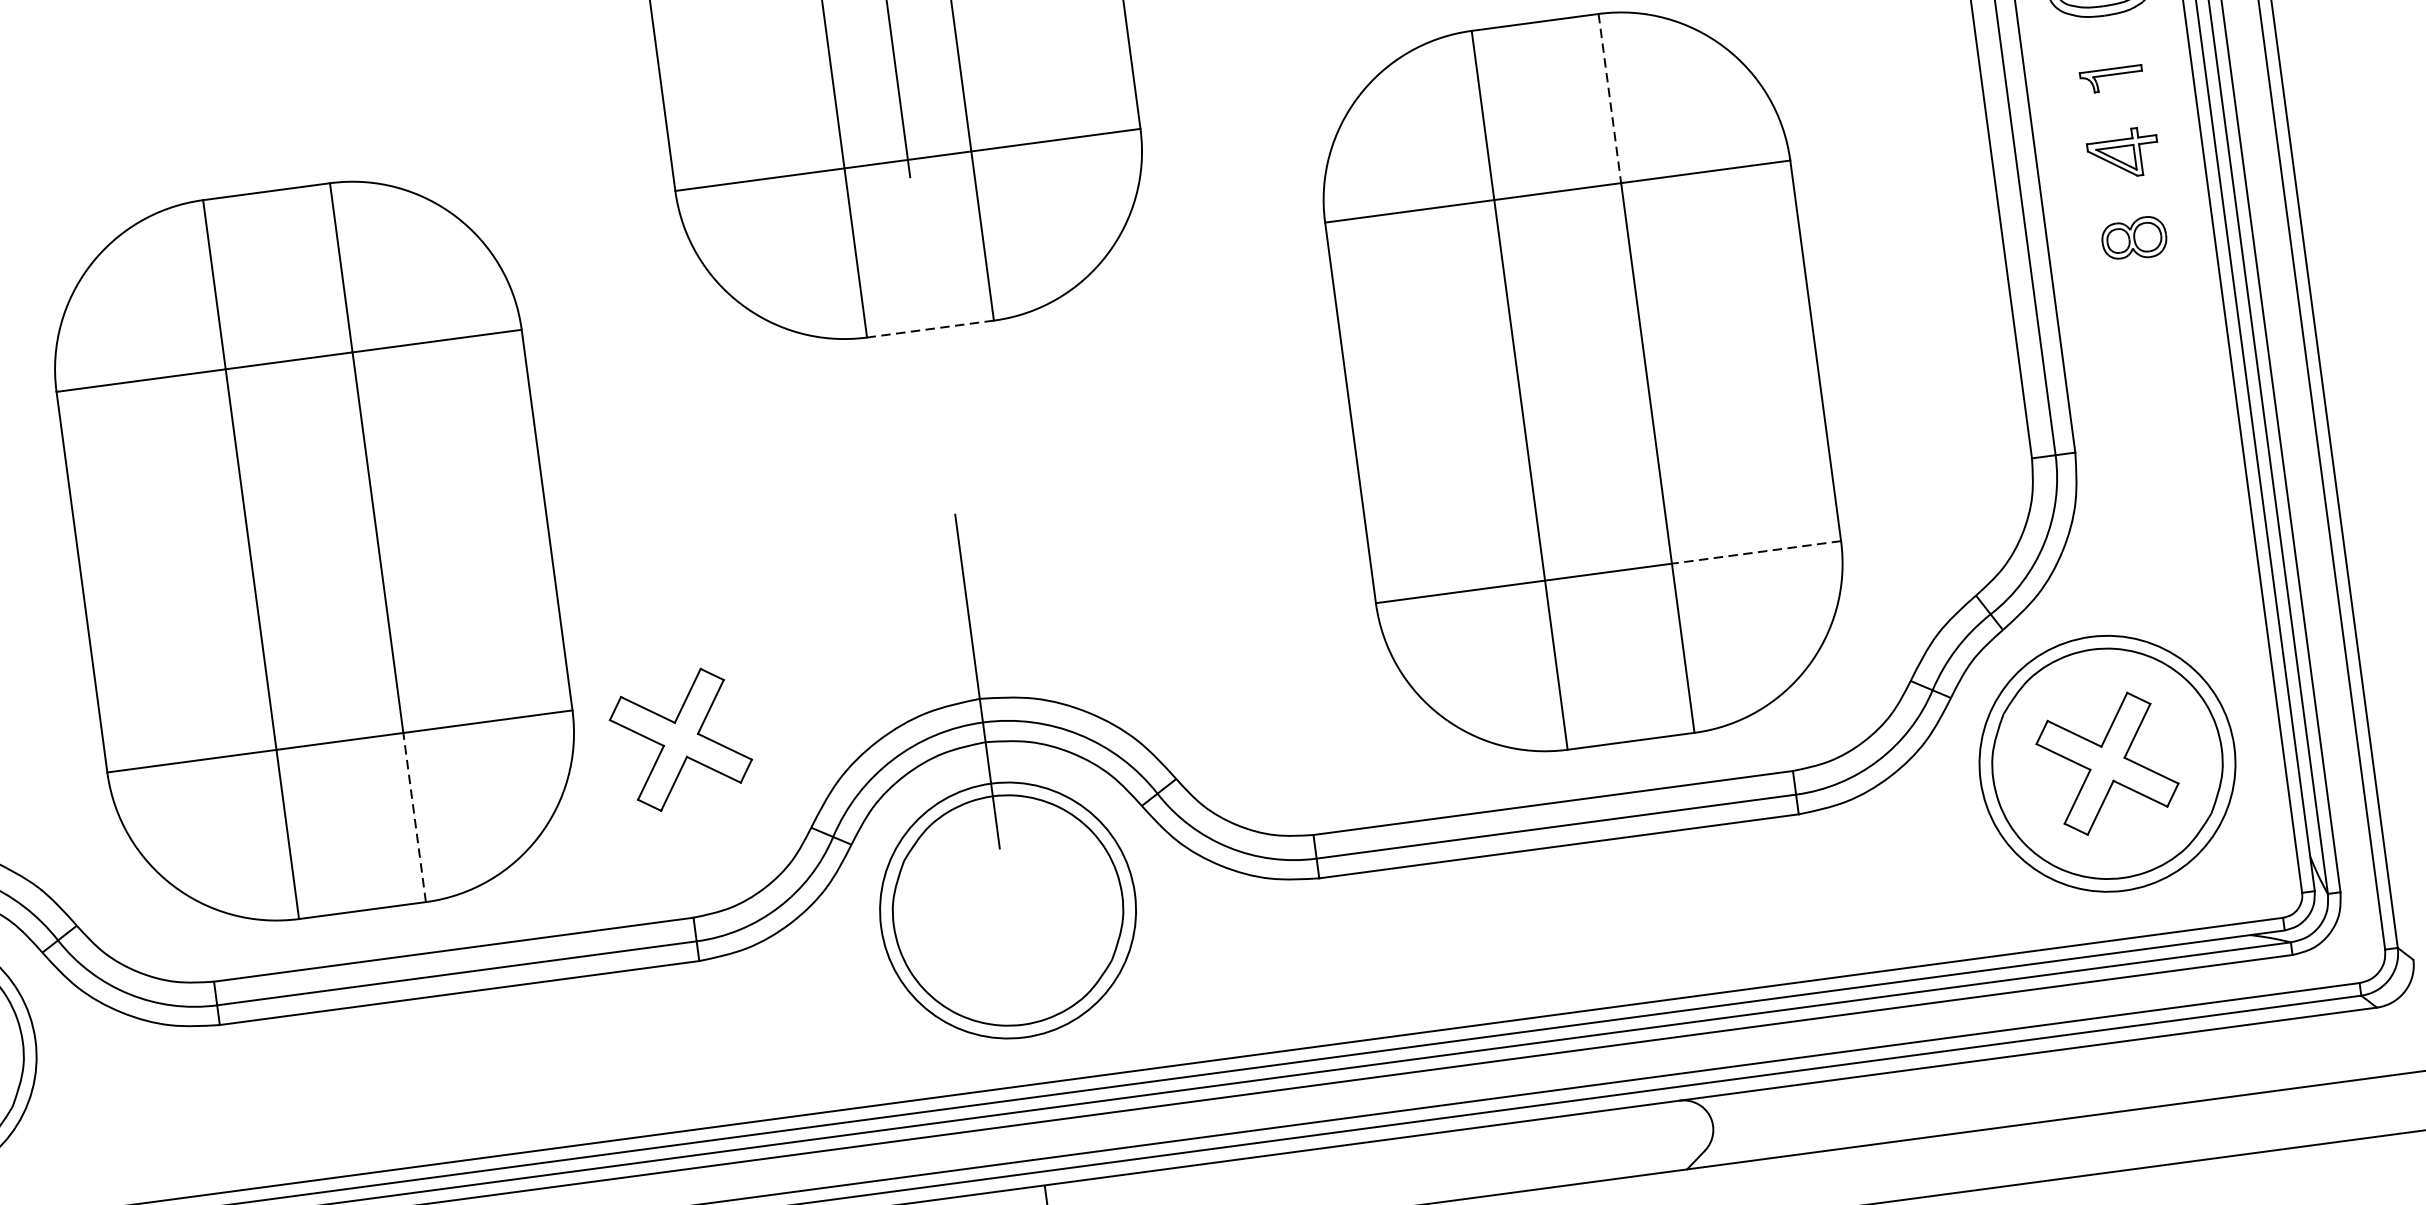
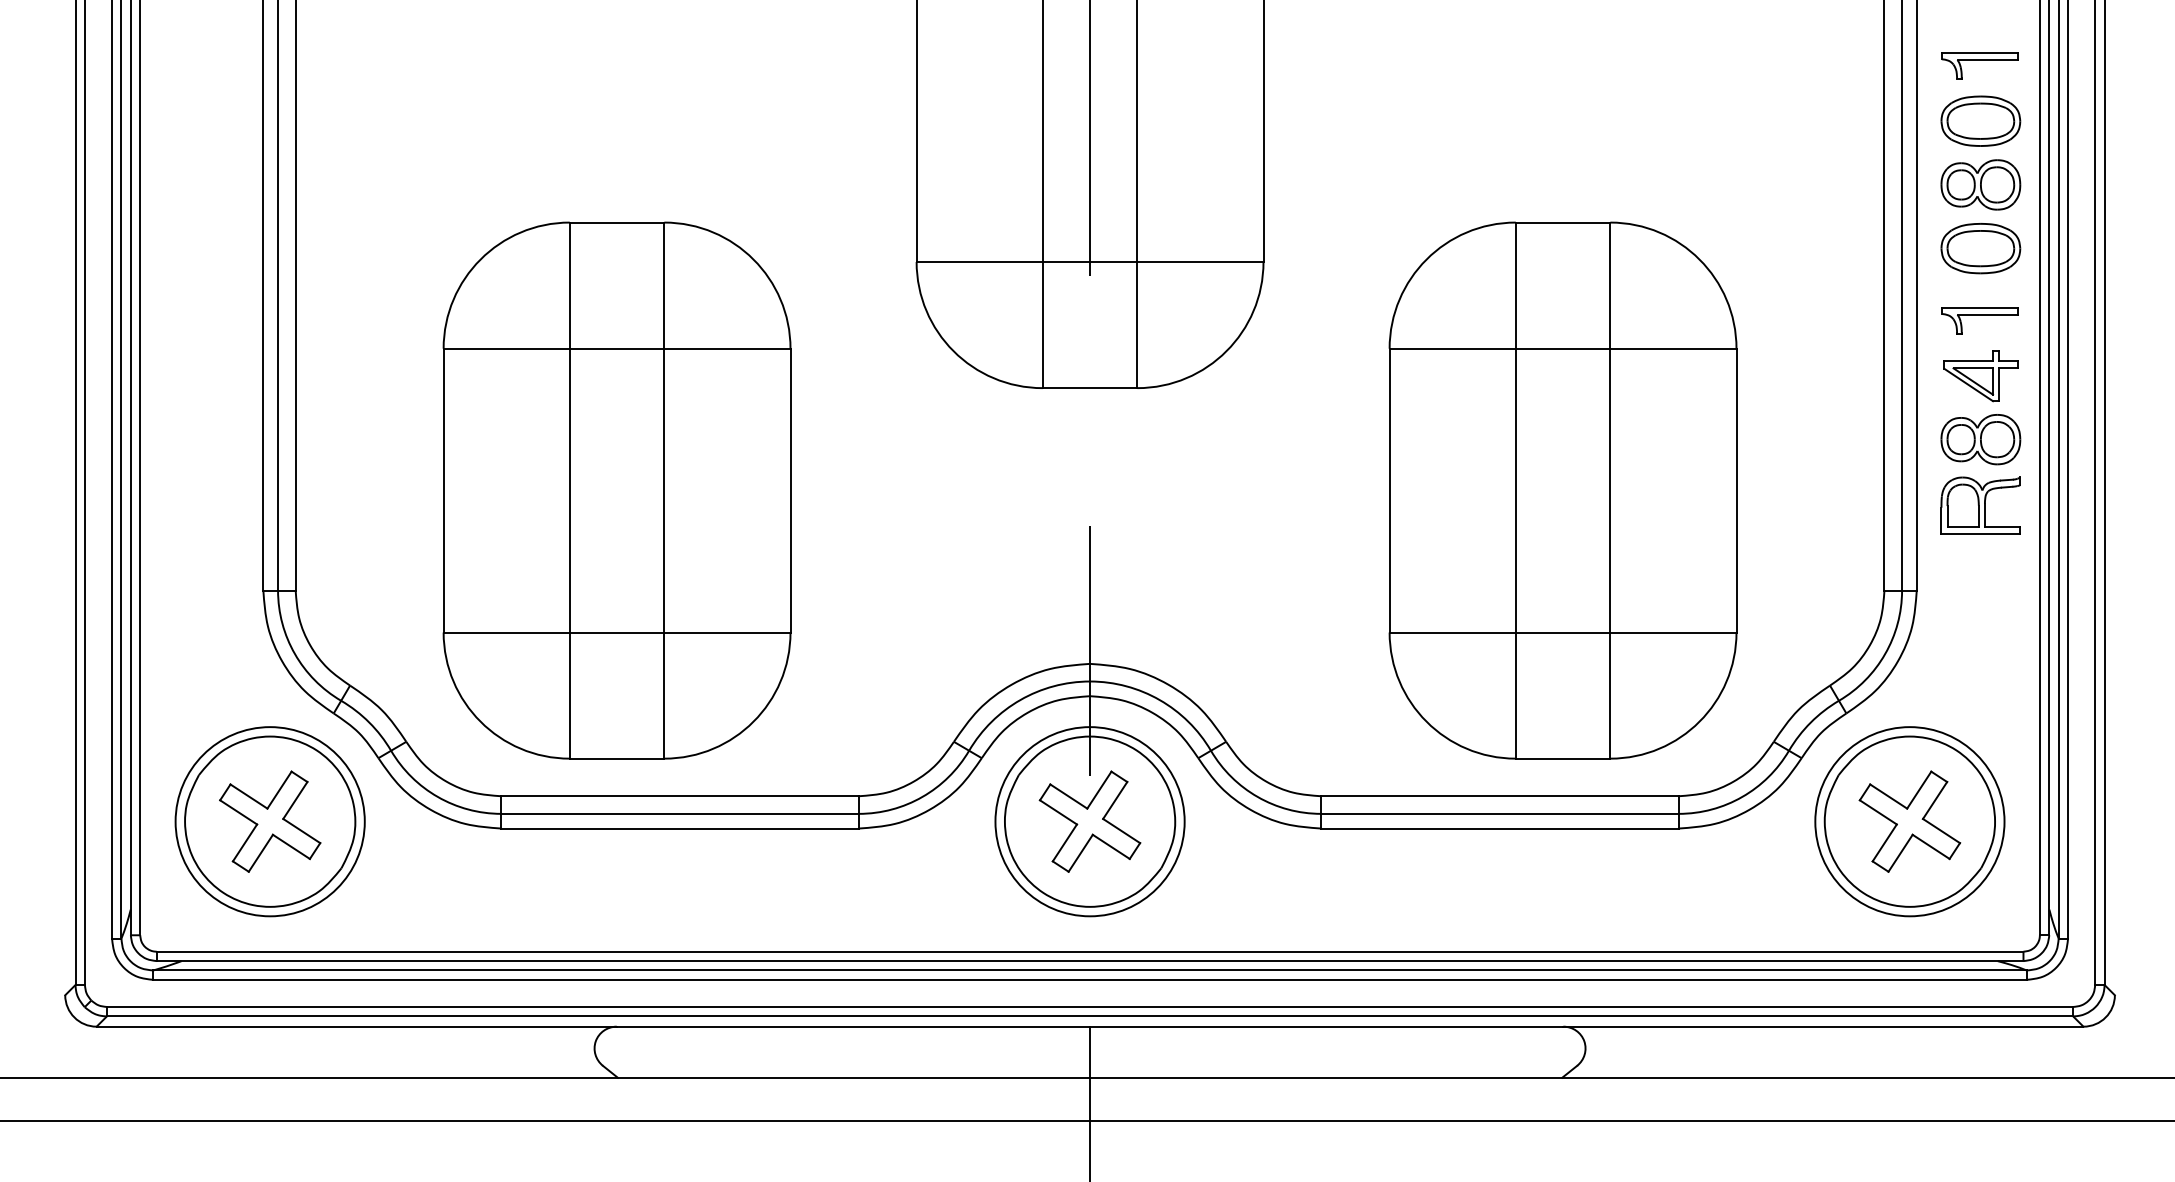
part: (2111, 79) -> (1979, 320), size x1.67
line: (1610, 99) -> (1610, 286), dashed -> solid
part: (2122, 154) -> (1980, 376), size x1.43
part: (2133, 238) -> (1980, 439), size x1.67
part: (2145, 327) -> (1980, 505), added
line: (929, 329) -> (1089, 388), dashed -> solid
line: (1755, 552) -> (1672, 632), dashed -> solid
part: (680, 739) -> (1089, 821), moved
line: (414, 817) -> (664, 695), dashed -> solid

